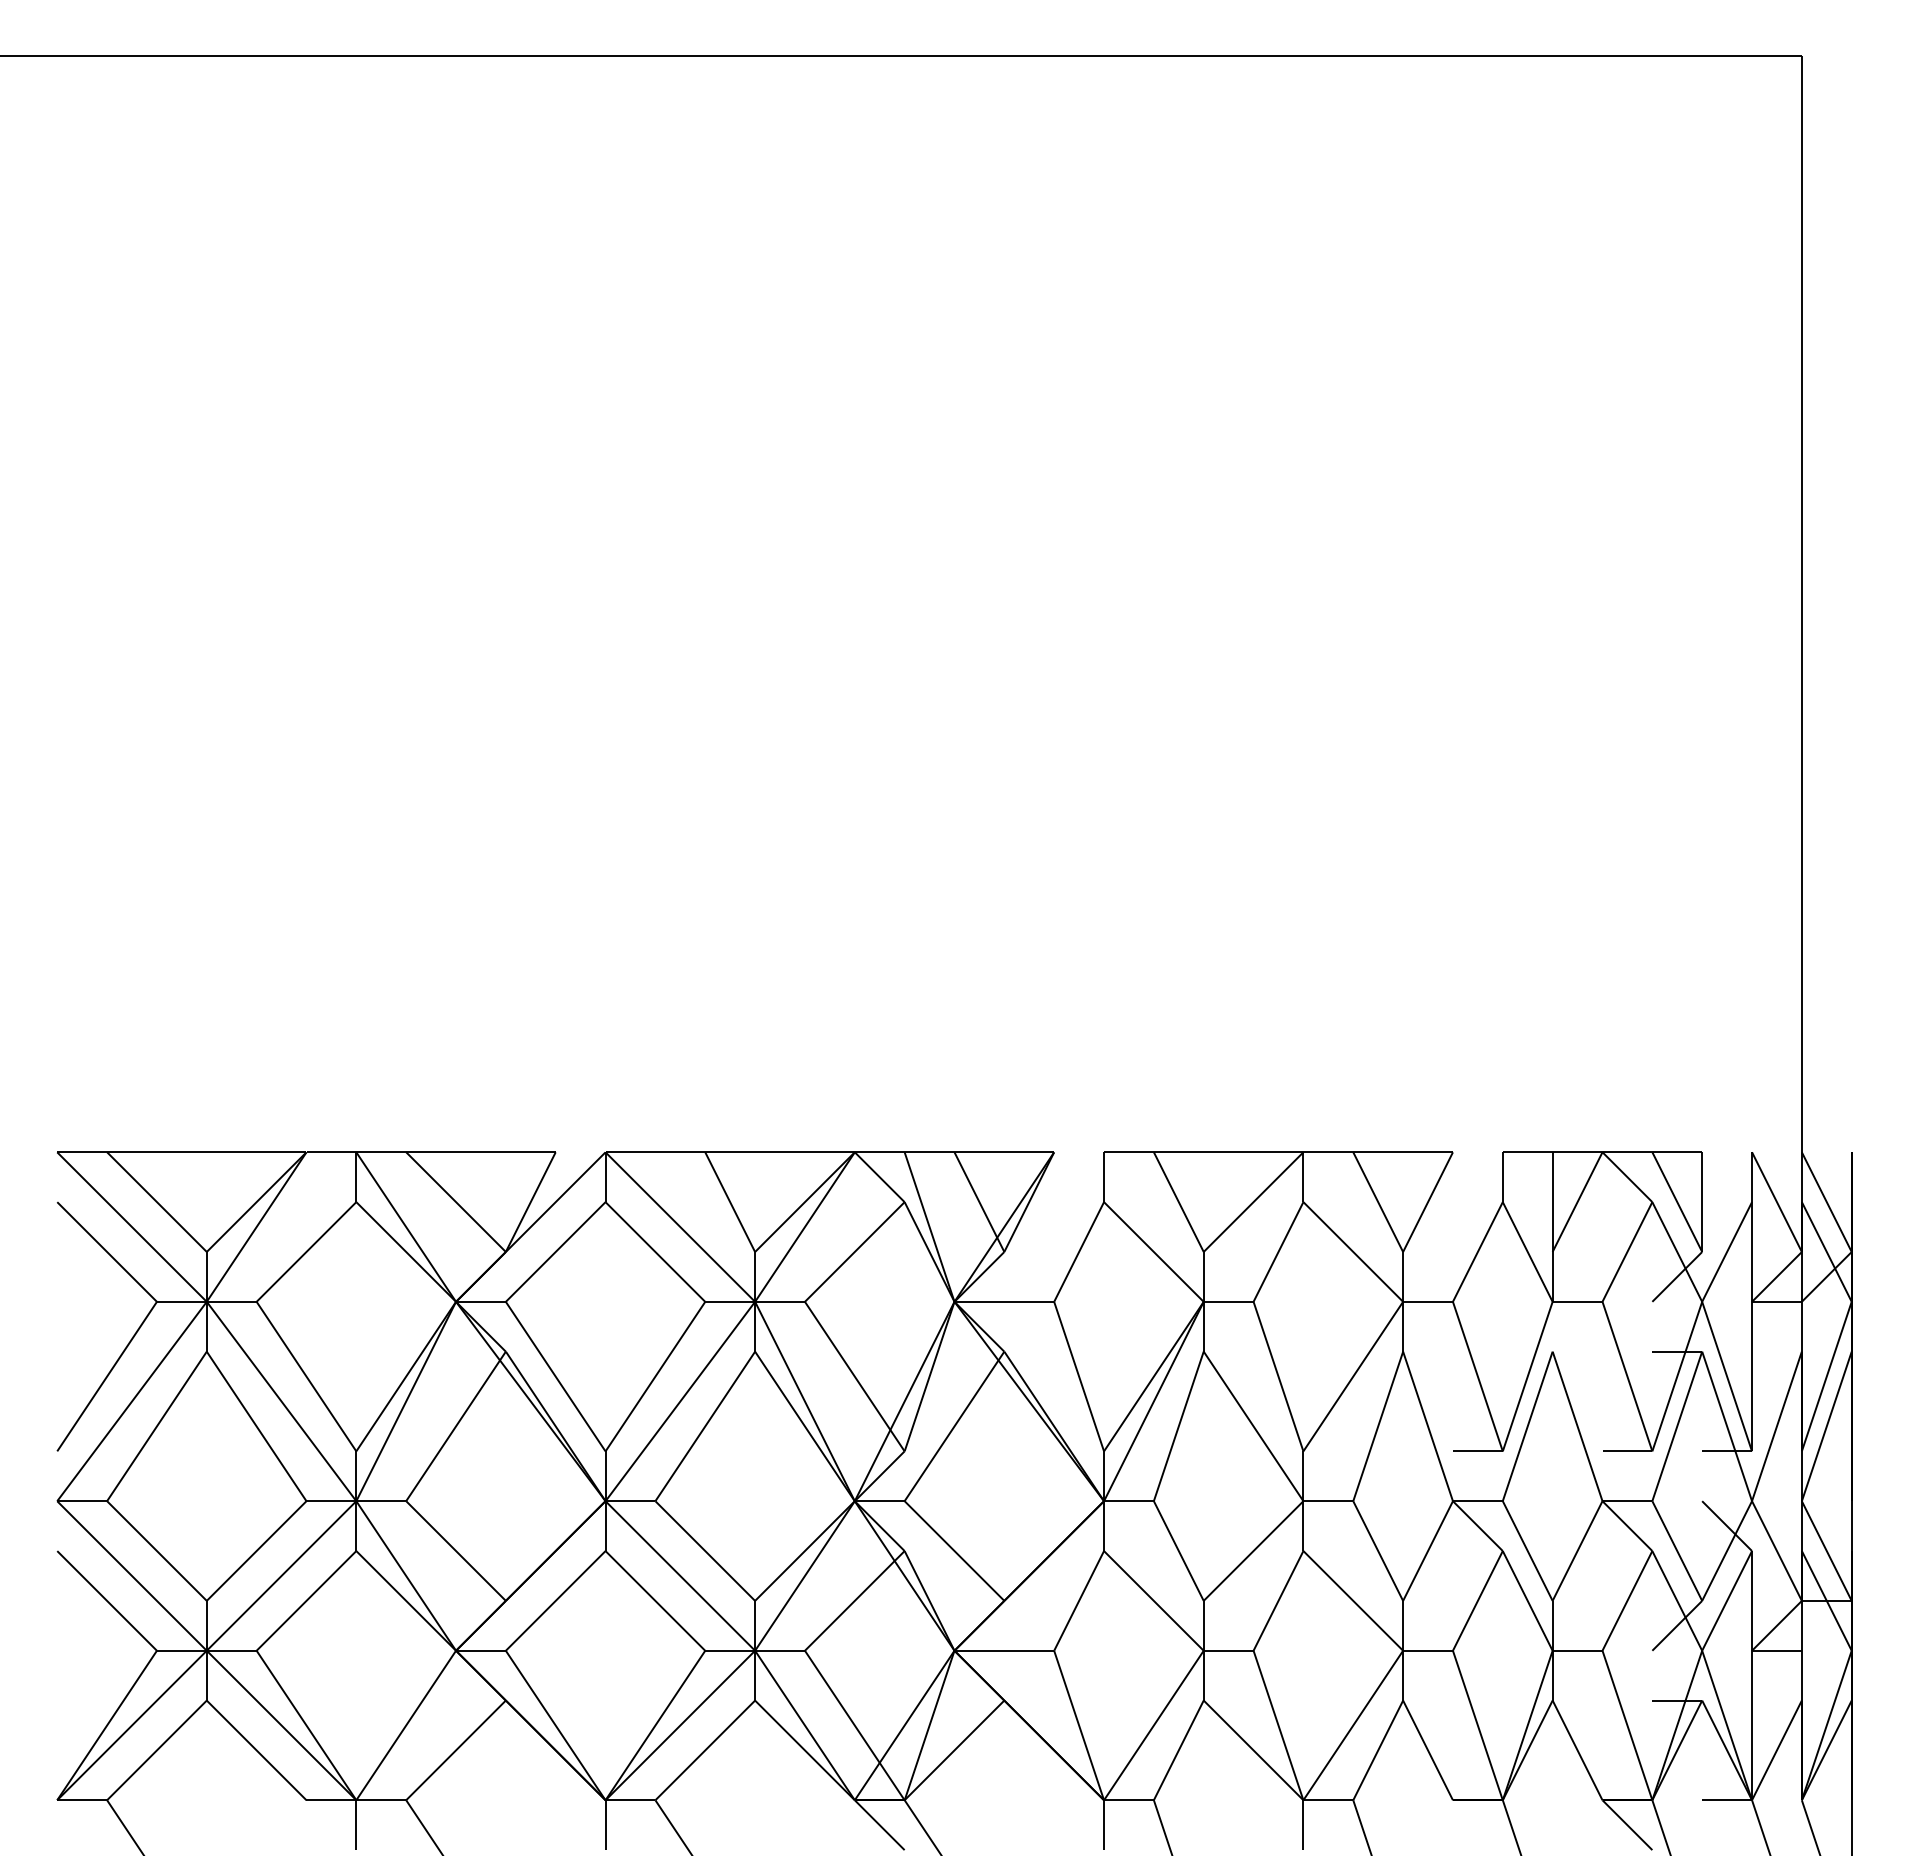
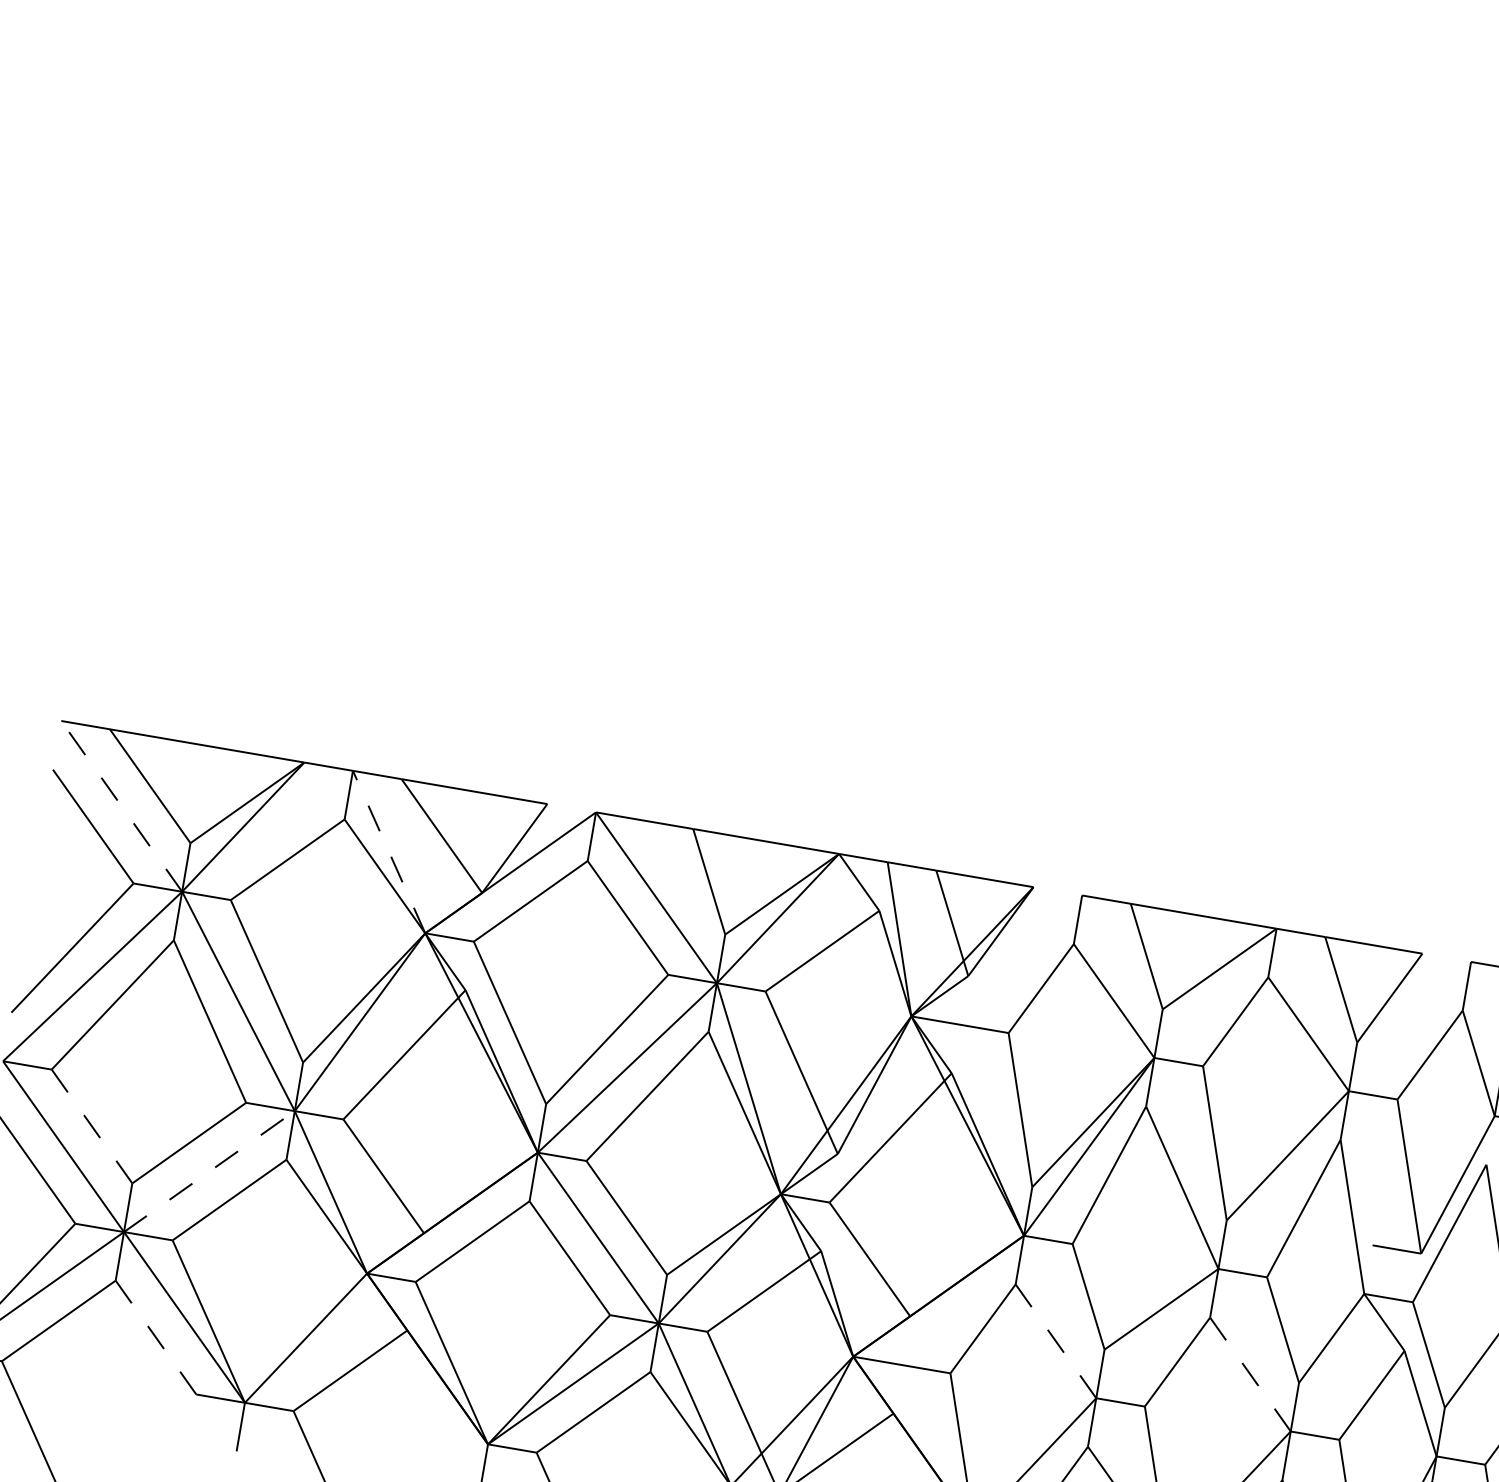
line: (132, 1227) -> (122, 806), solid -> dashed
line: (406, 1227) -> (389, 852), solid -> dashed
line: (157, 1551) -> (92, 1127), solid -> dashed
line: (281, 1576) -> (209, 1172), solid -> dashed
line: (1153, 1600) -> (1055, 1340), solid -> dashed
line: (1352, 1600) -> (1249, 1374), solid -> dashed
line: (256, 1750) -> (155, 1337), solid -> dashed

